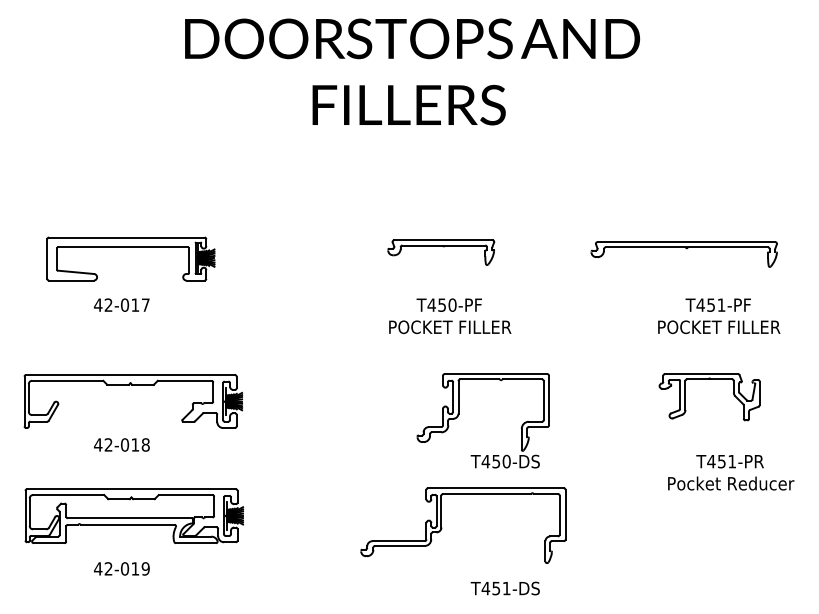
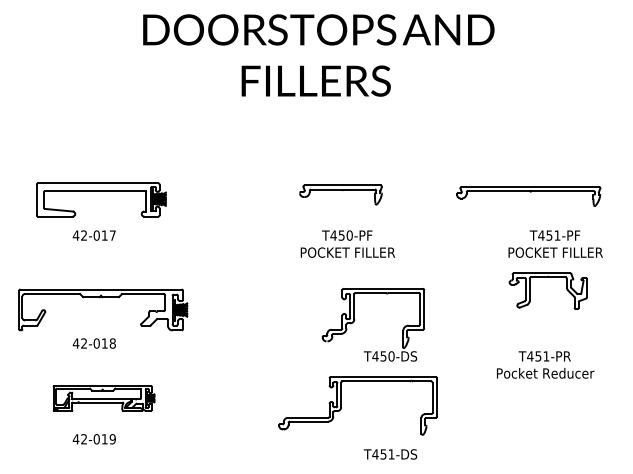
part: (709, 379) -> (548, 277), moved
text: (731, 472) -> (545, 364), moved
part: (134, 515) -> (104, 398), size x0.6

